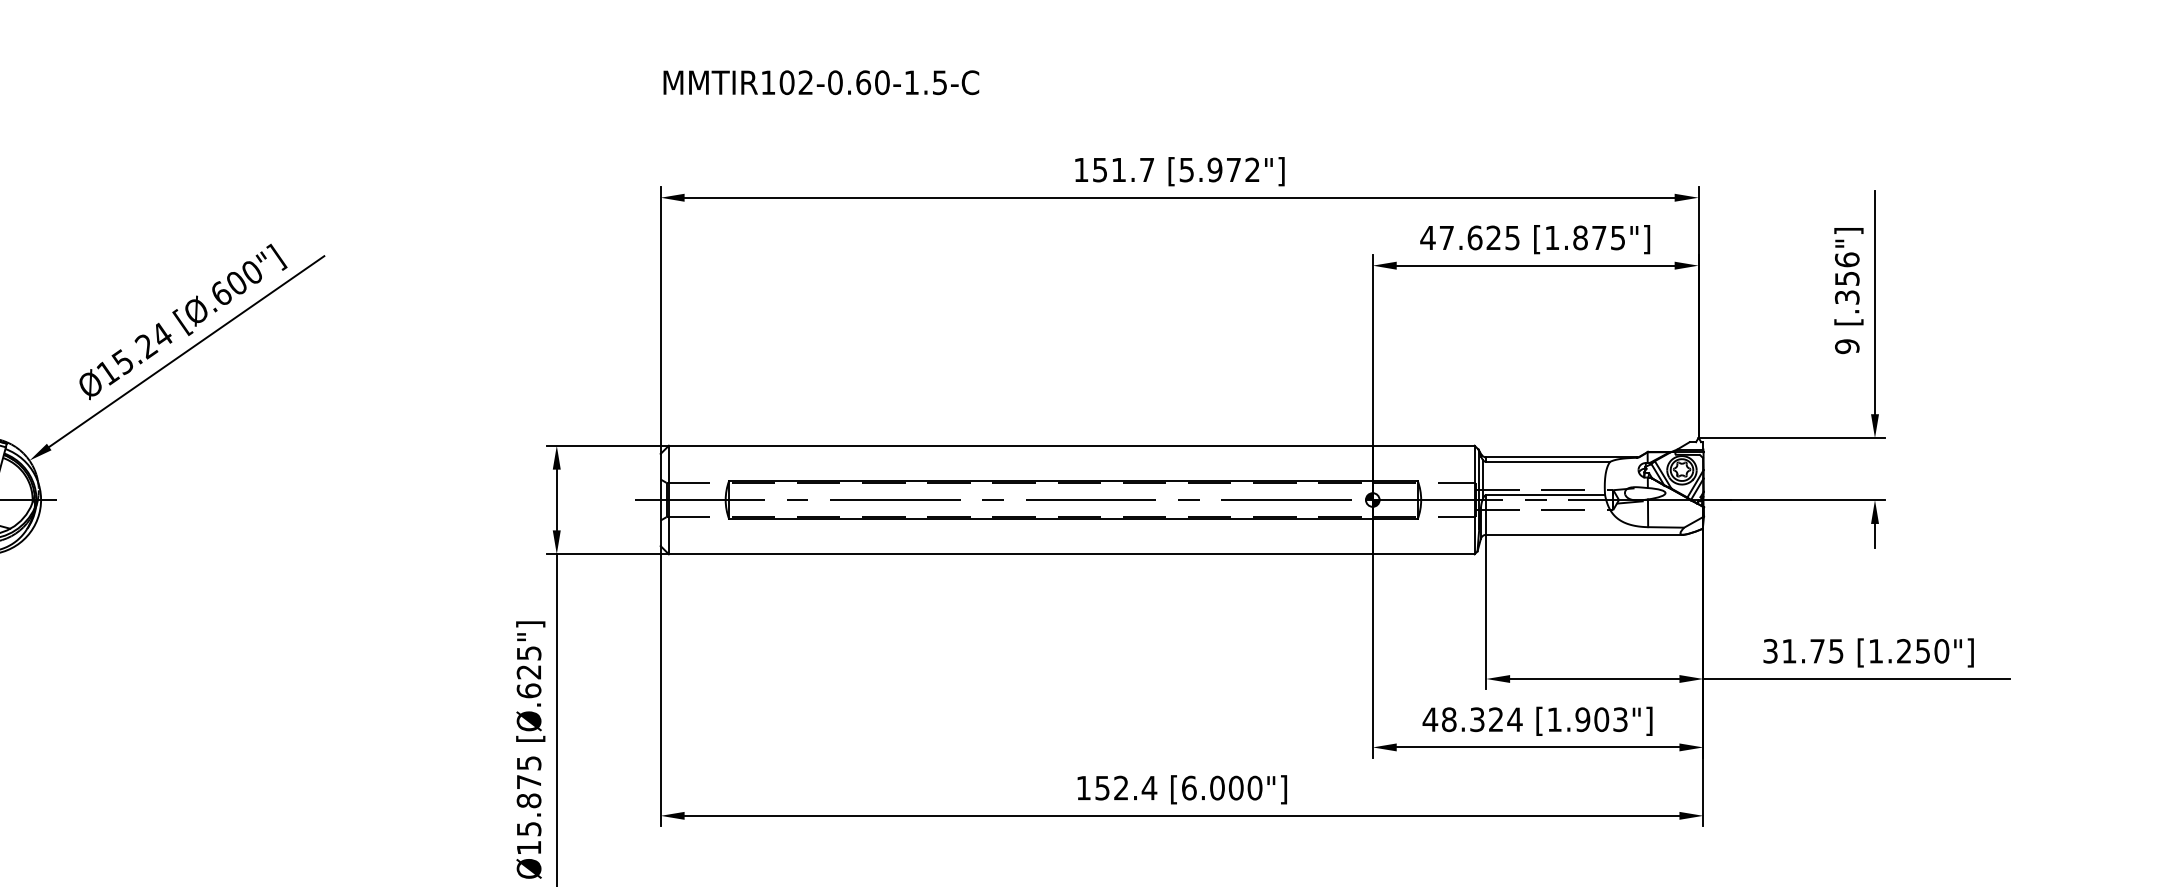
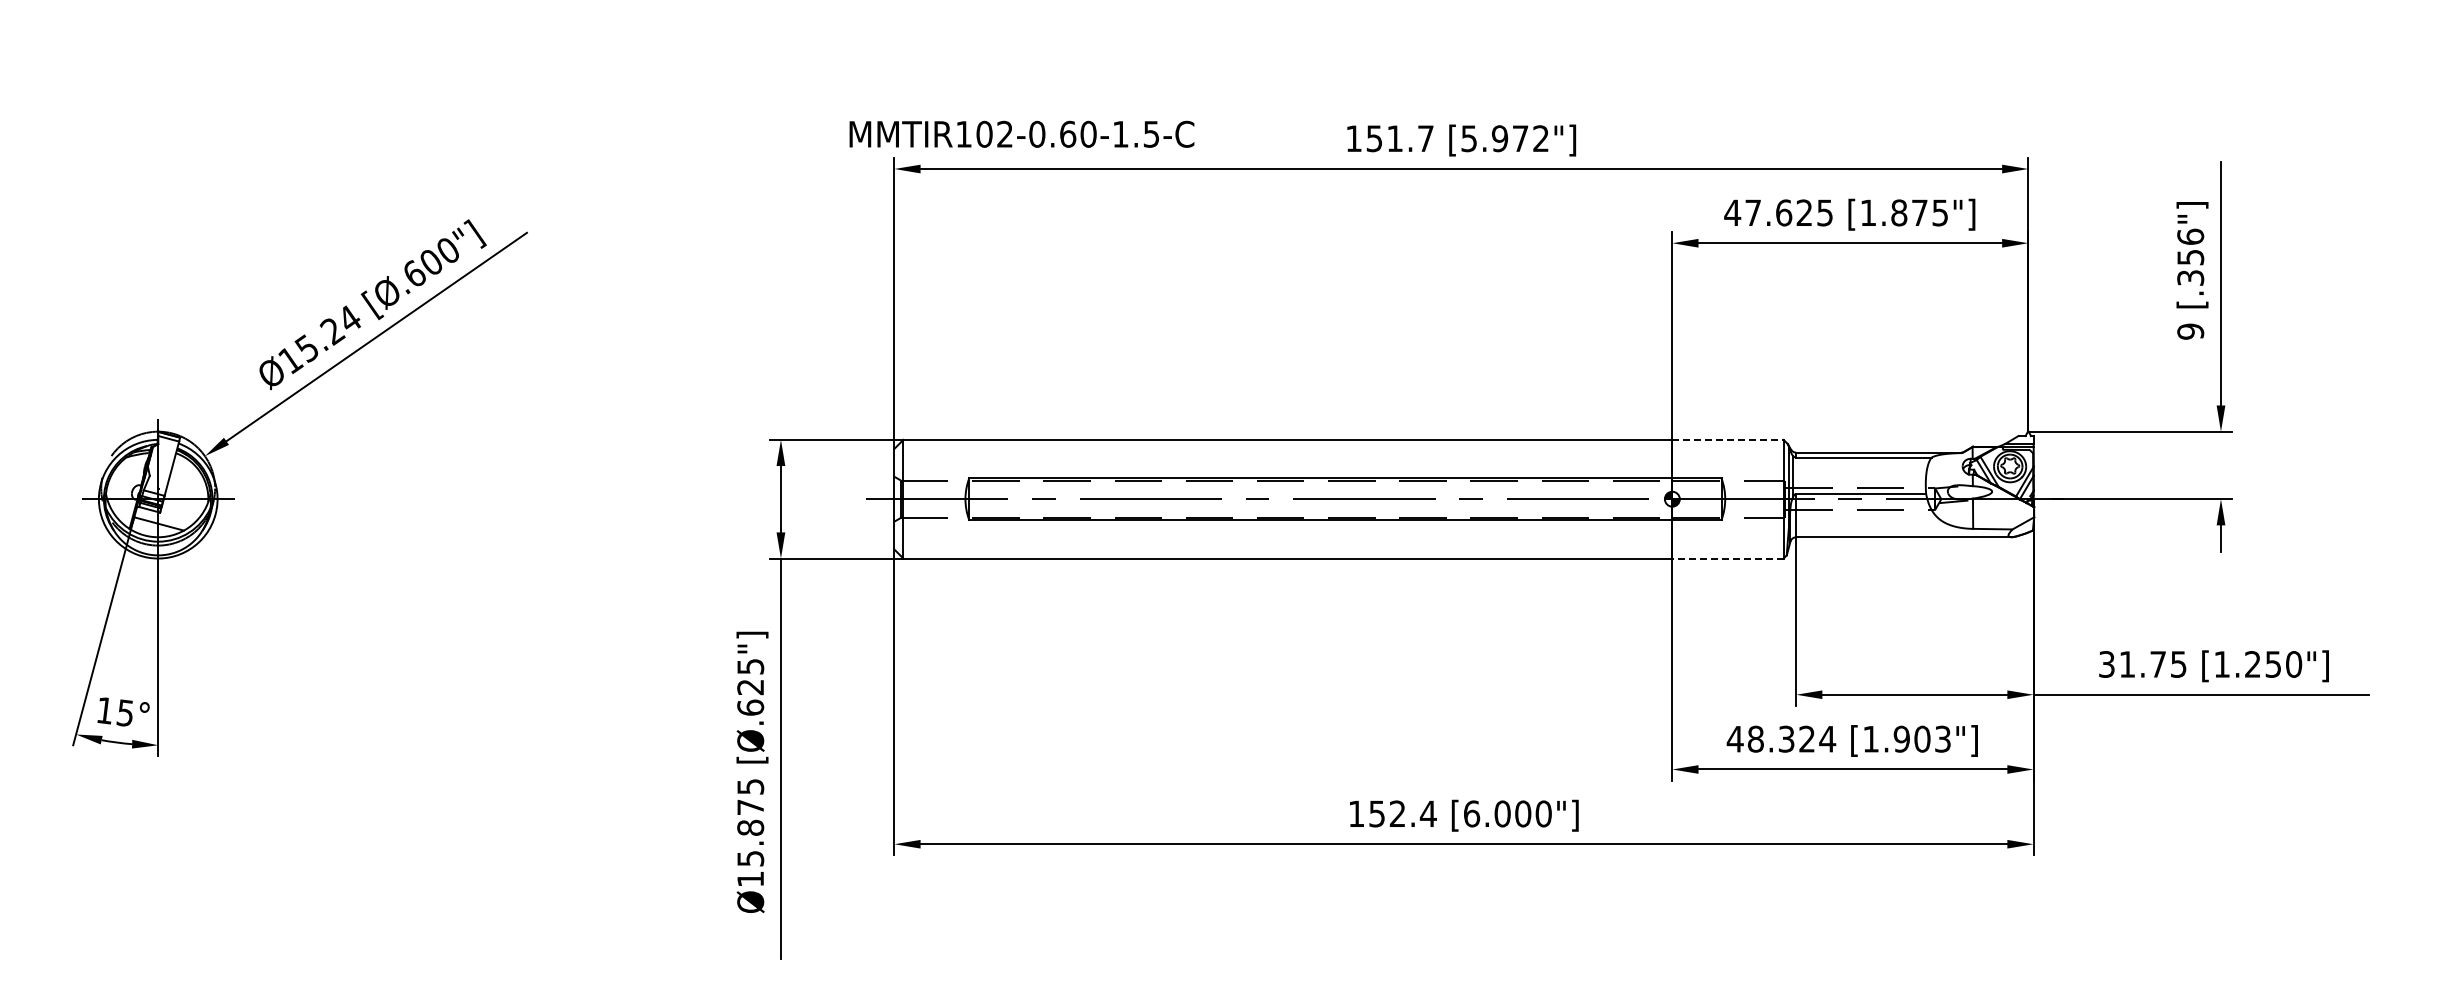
text: (820, 81) -> (1021, 133), moved
line: (1423, 445) -> (1727, 439), solid -> dashed
line: (1423, 554) -> (1727, 558), solid -> dashed

